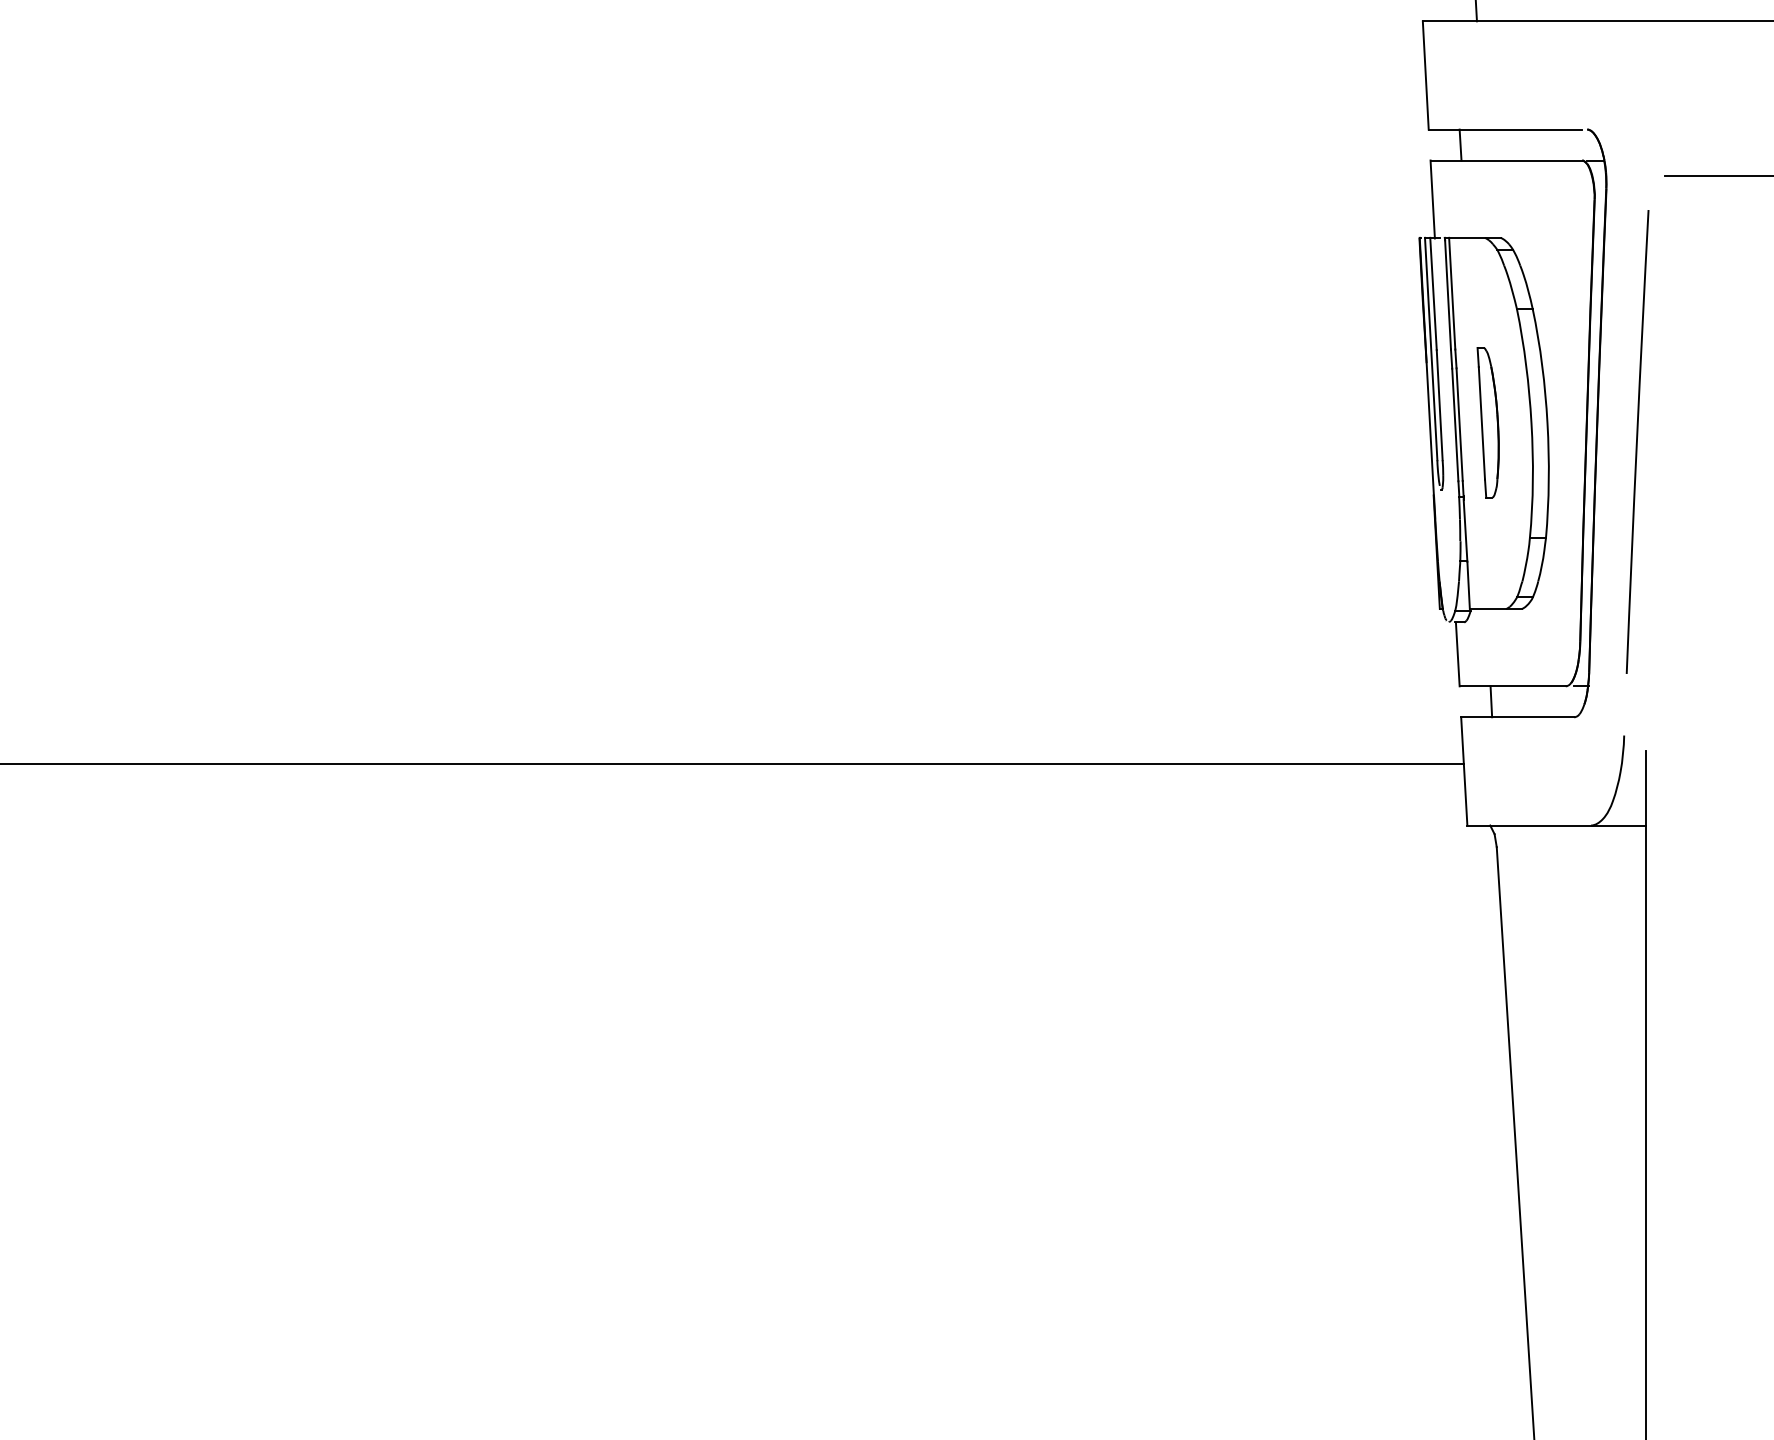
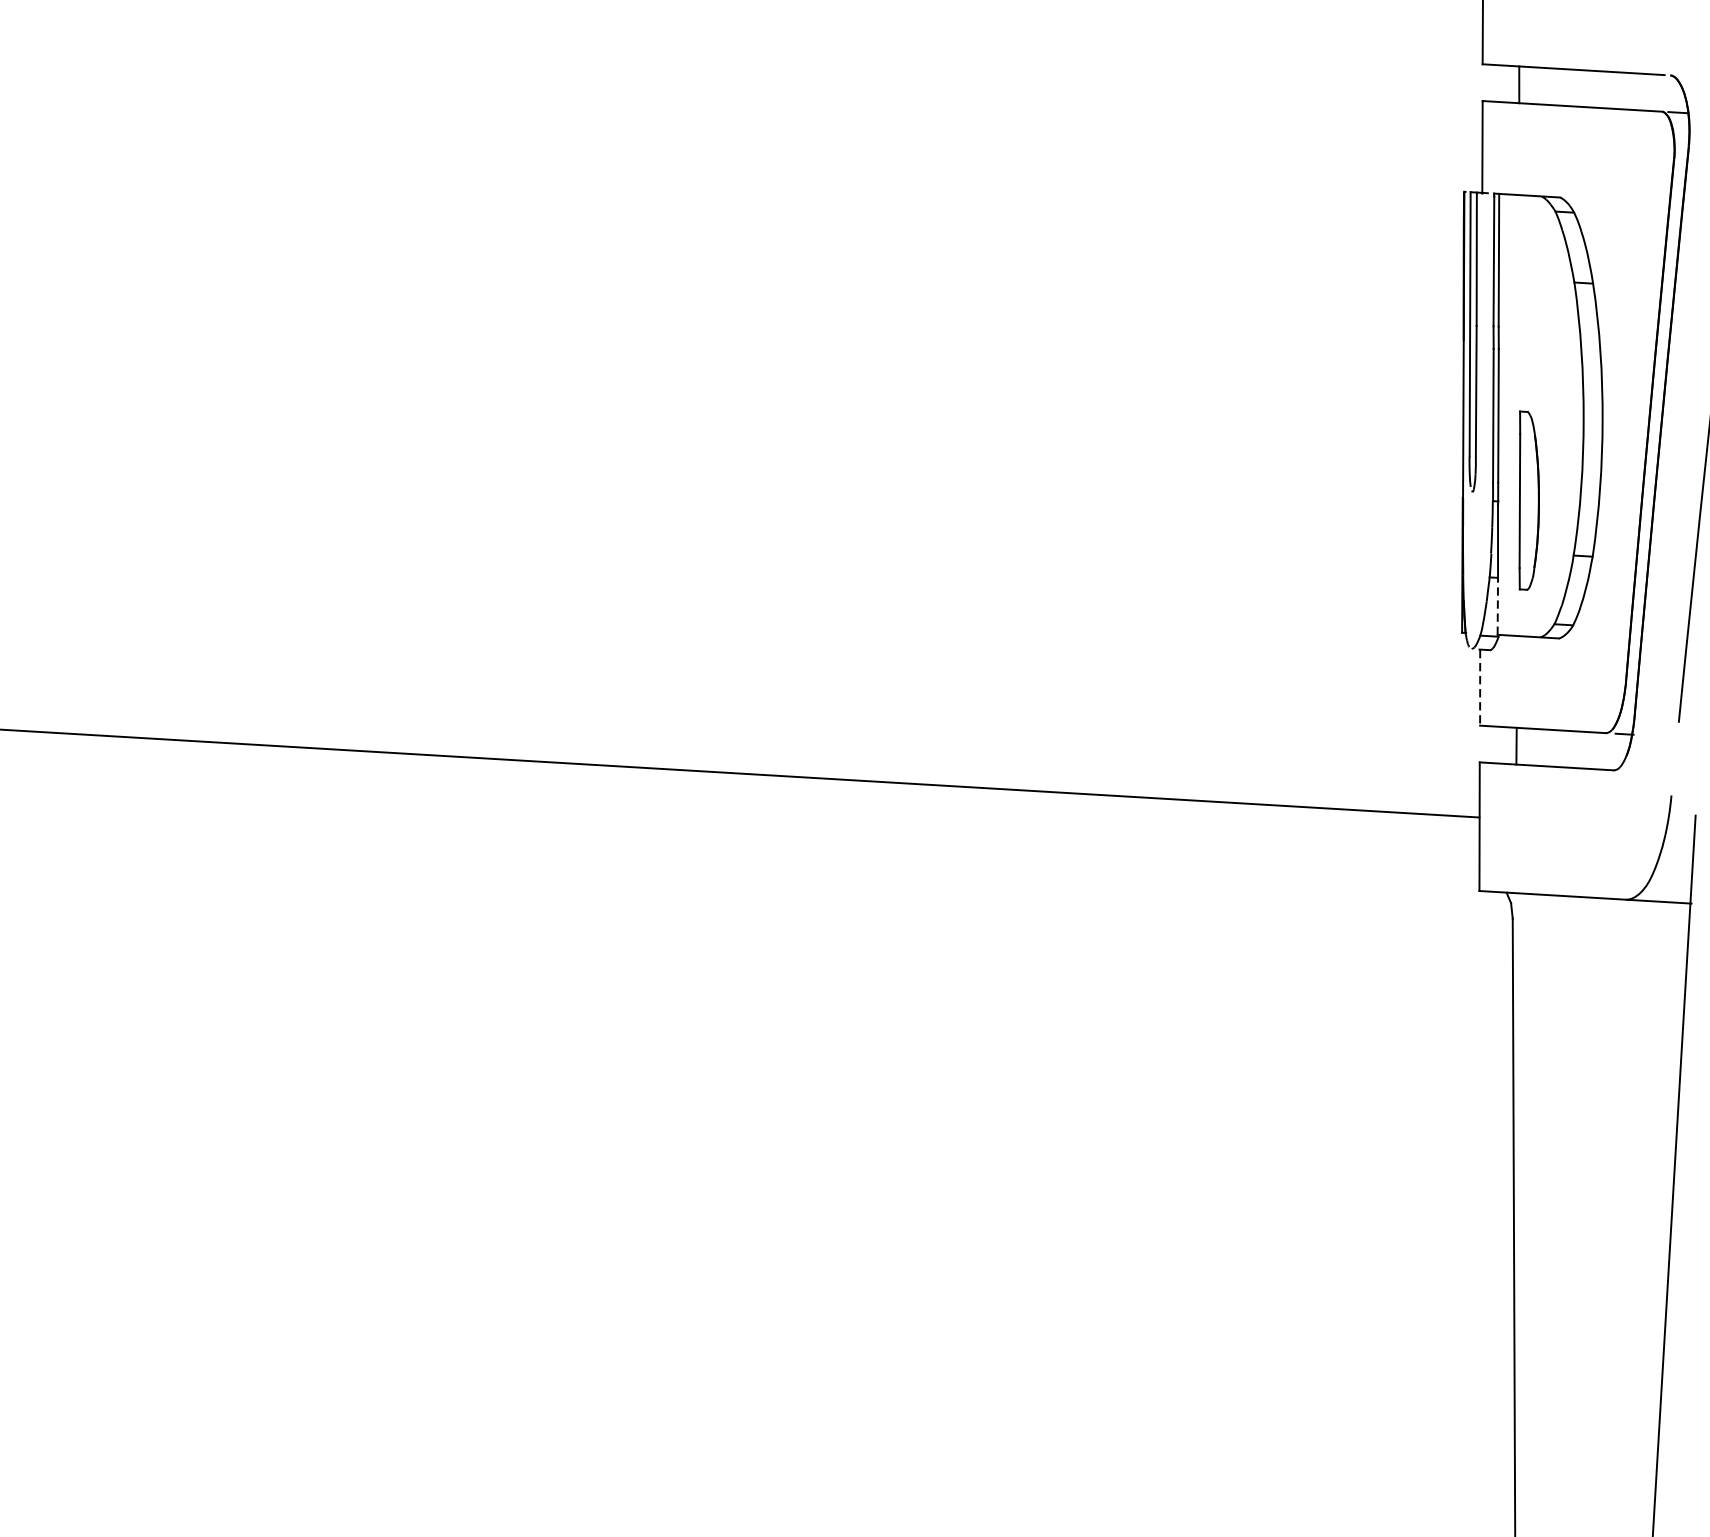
part: (1487, 422) -> (1526, 500), moved
line: (1468, 585) -> (1497, 606), solid -> dashed
line: (1457, 654) -> (1479, 687), solid -> dashed

